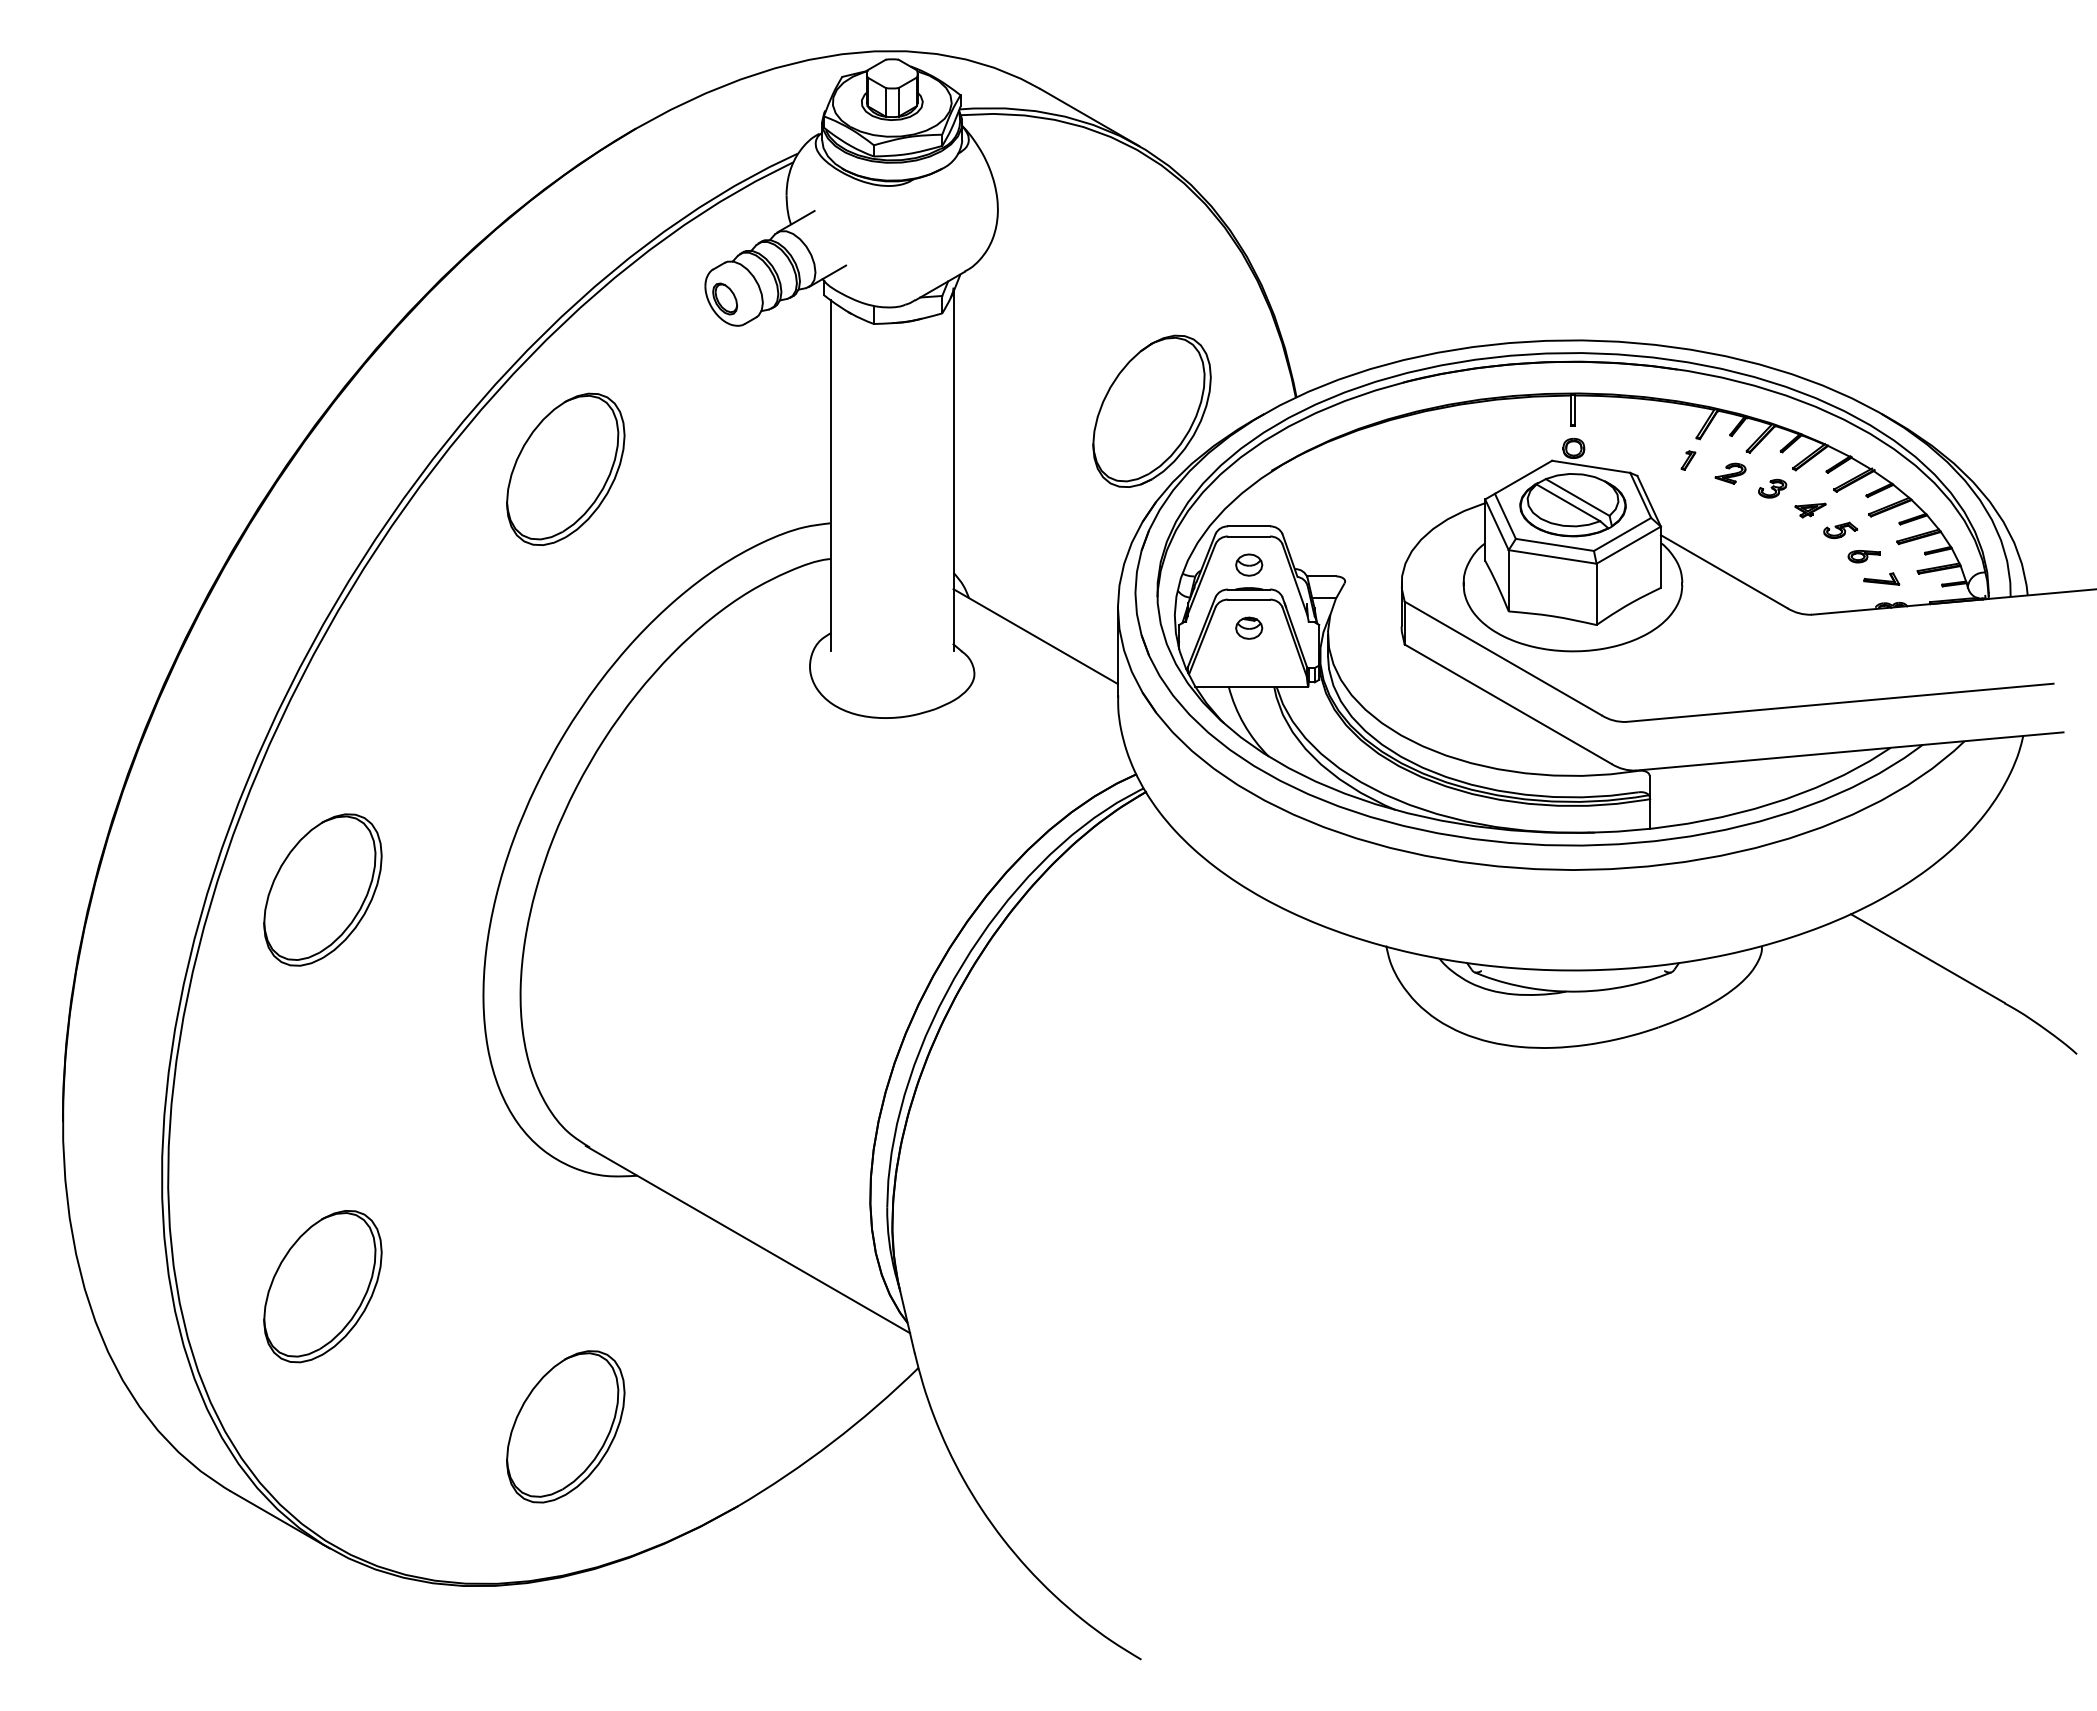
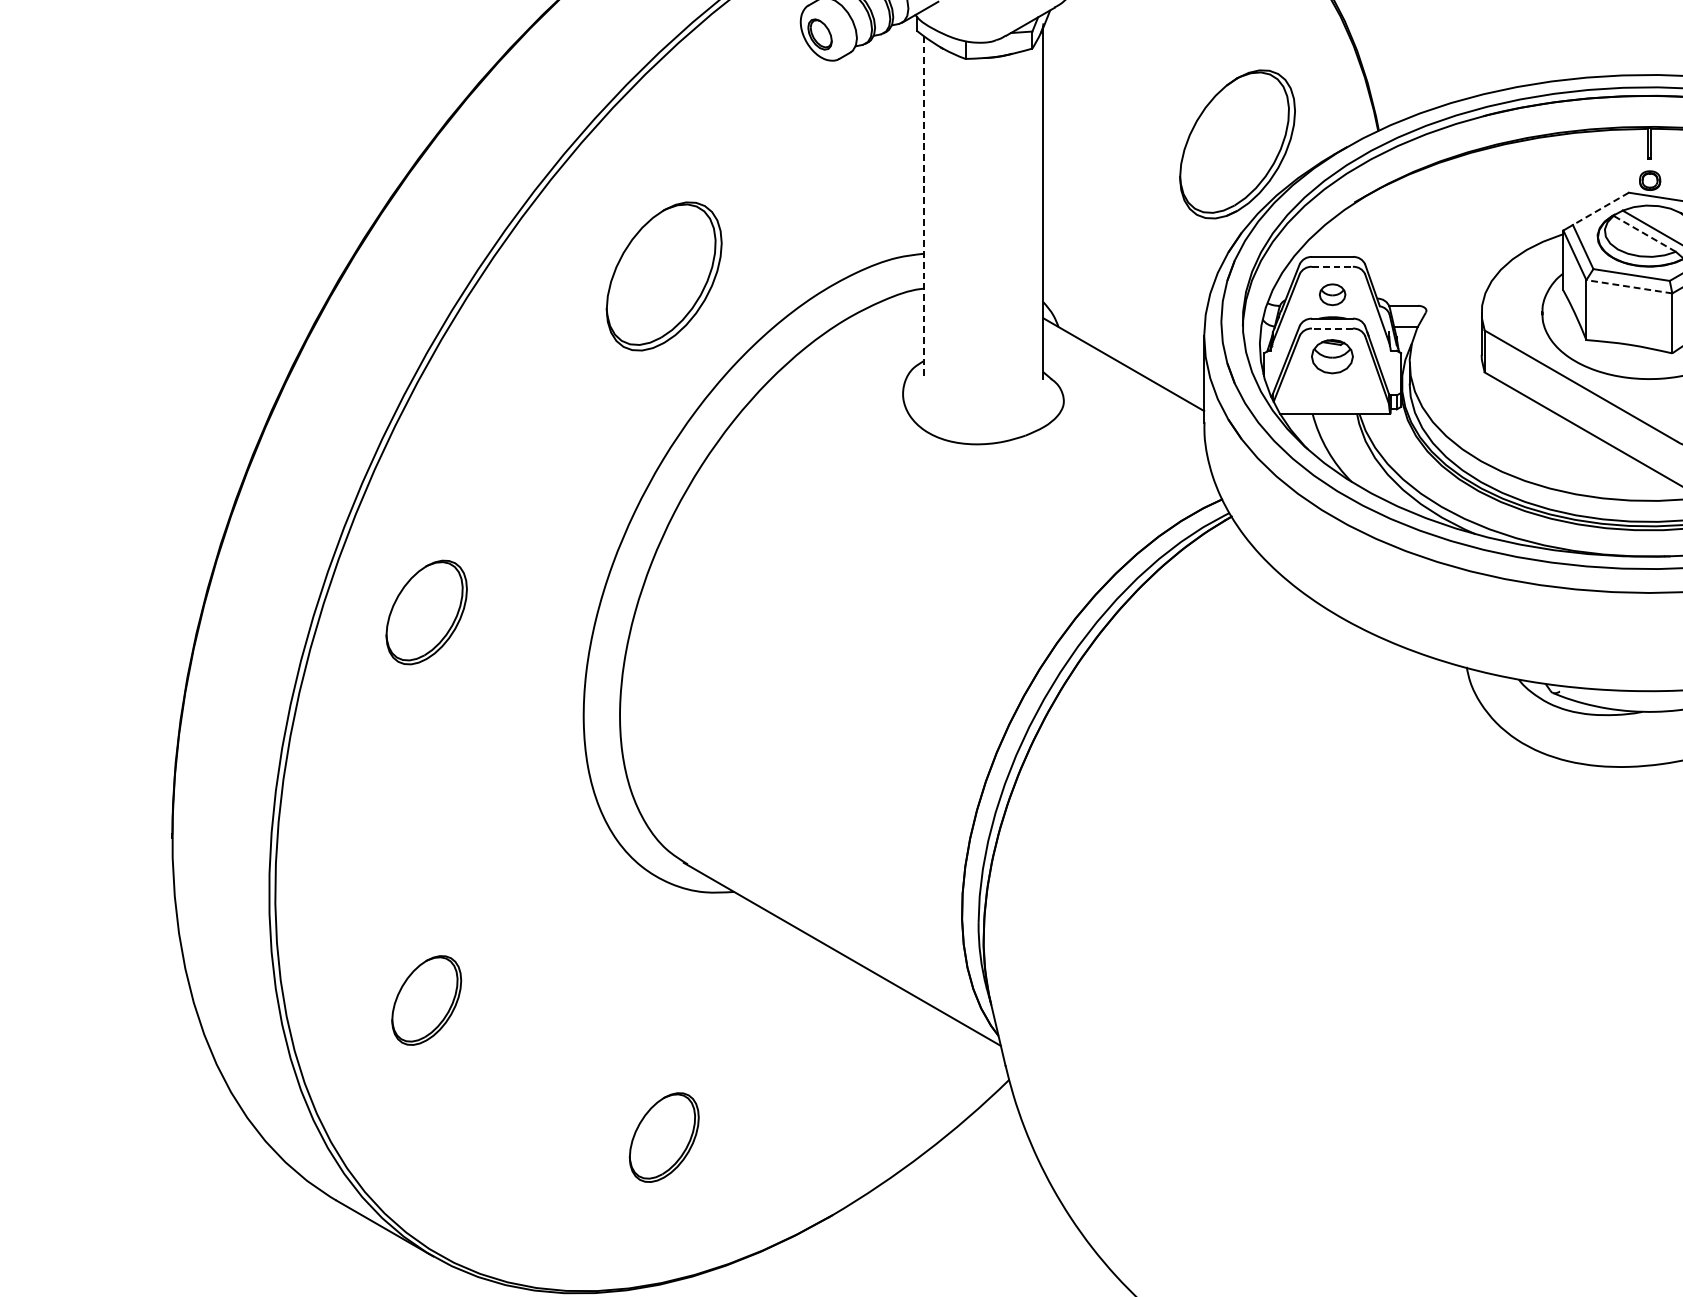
part: (565, 468) -> (663, 275), moved
line: (830, 476) -> (923, 208), solid -> dashed
line: (1523, 477) -> (1600, 209), solid -> dashed
line: (1568, 502) -> (1644, 233), solid -> dashed
line: (1249, 536) -> (1332, 266), solid -> dashed
line: (1552, 556) -> (1629, 286), solid -> dashed
line: (1249, 599) -> (1332, 328), solid -> dashed
part: (1249, 627) -> (1332, 355), size x1.6
part: (322, 889) -> (426, 612), size x0.7
part: (322, 1286) -> (426, 1000), size x0.6
part: (565, 1426) -> (663, 1137), size x0.6

